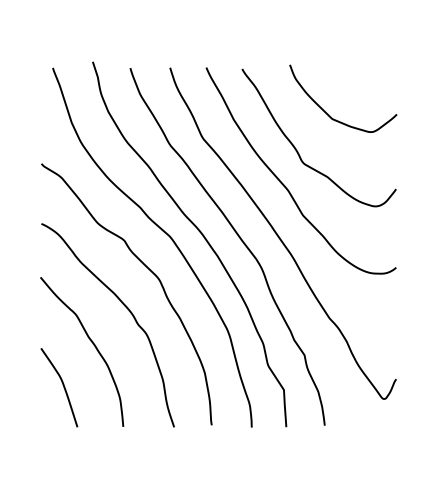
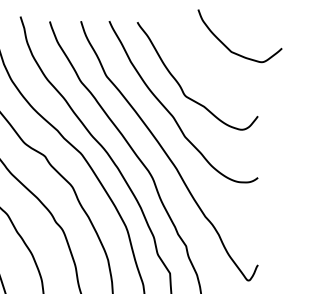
curve: (328, 113) -> (228, 47), moved

